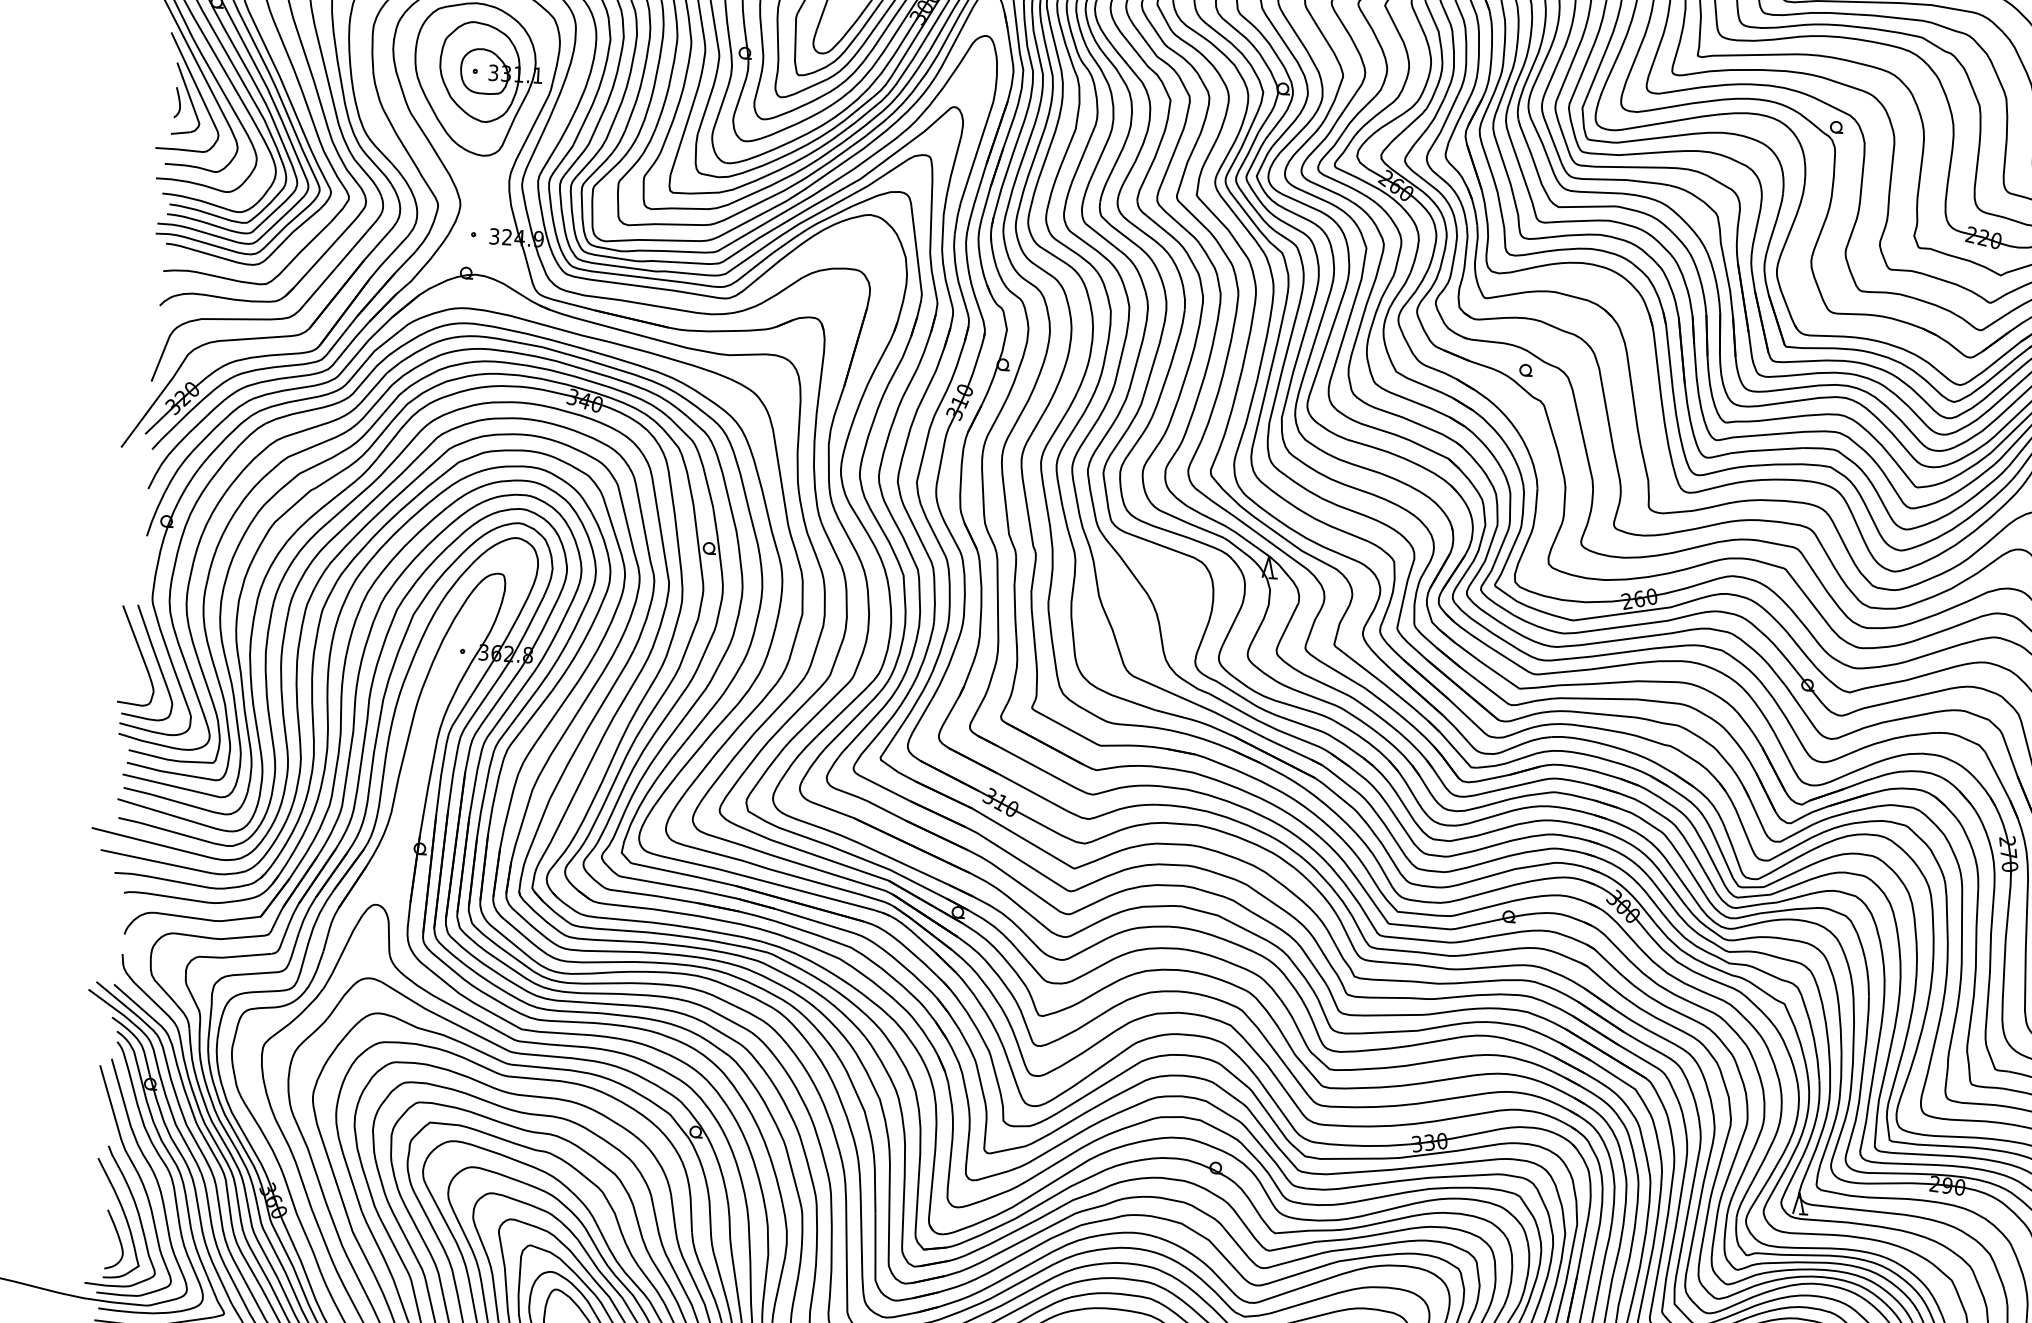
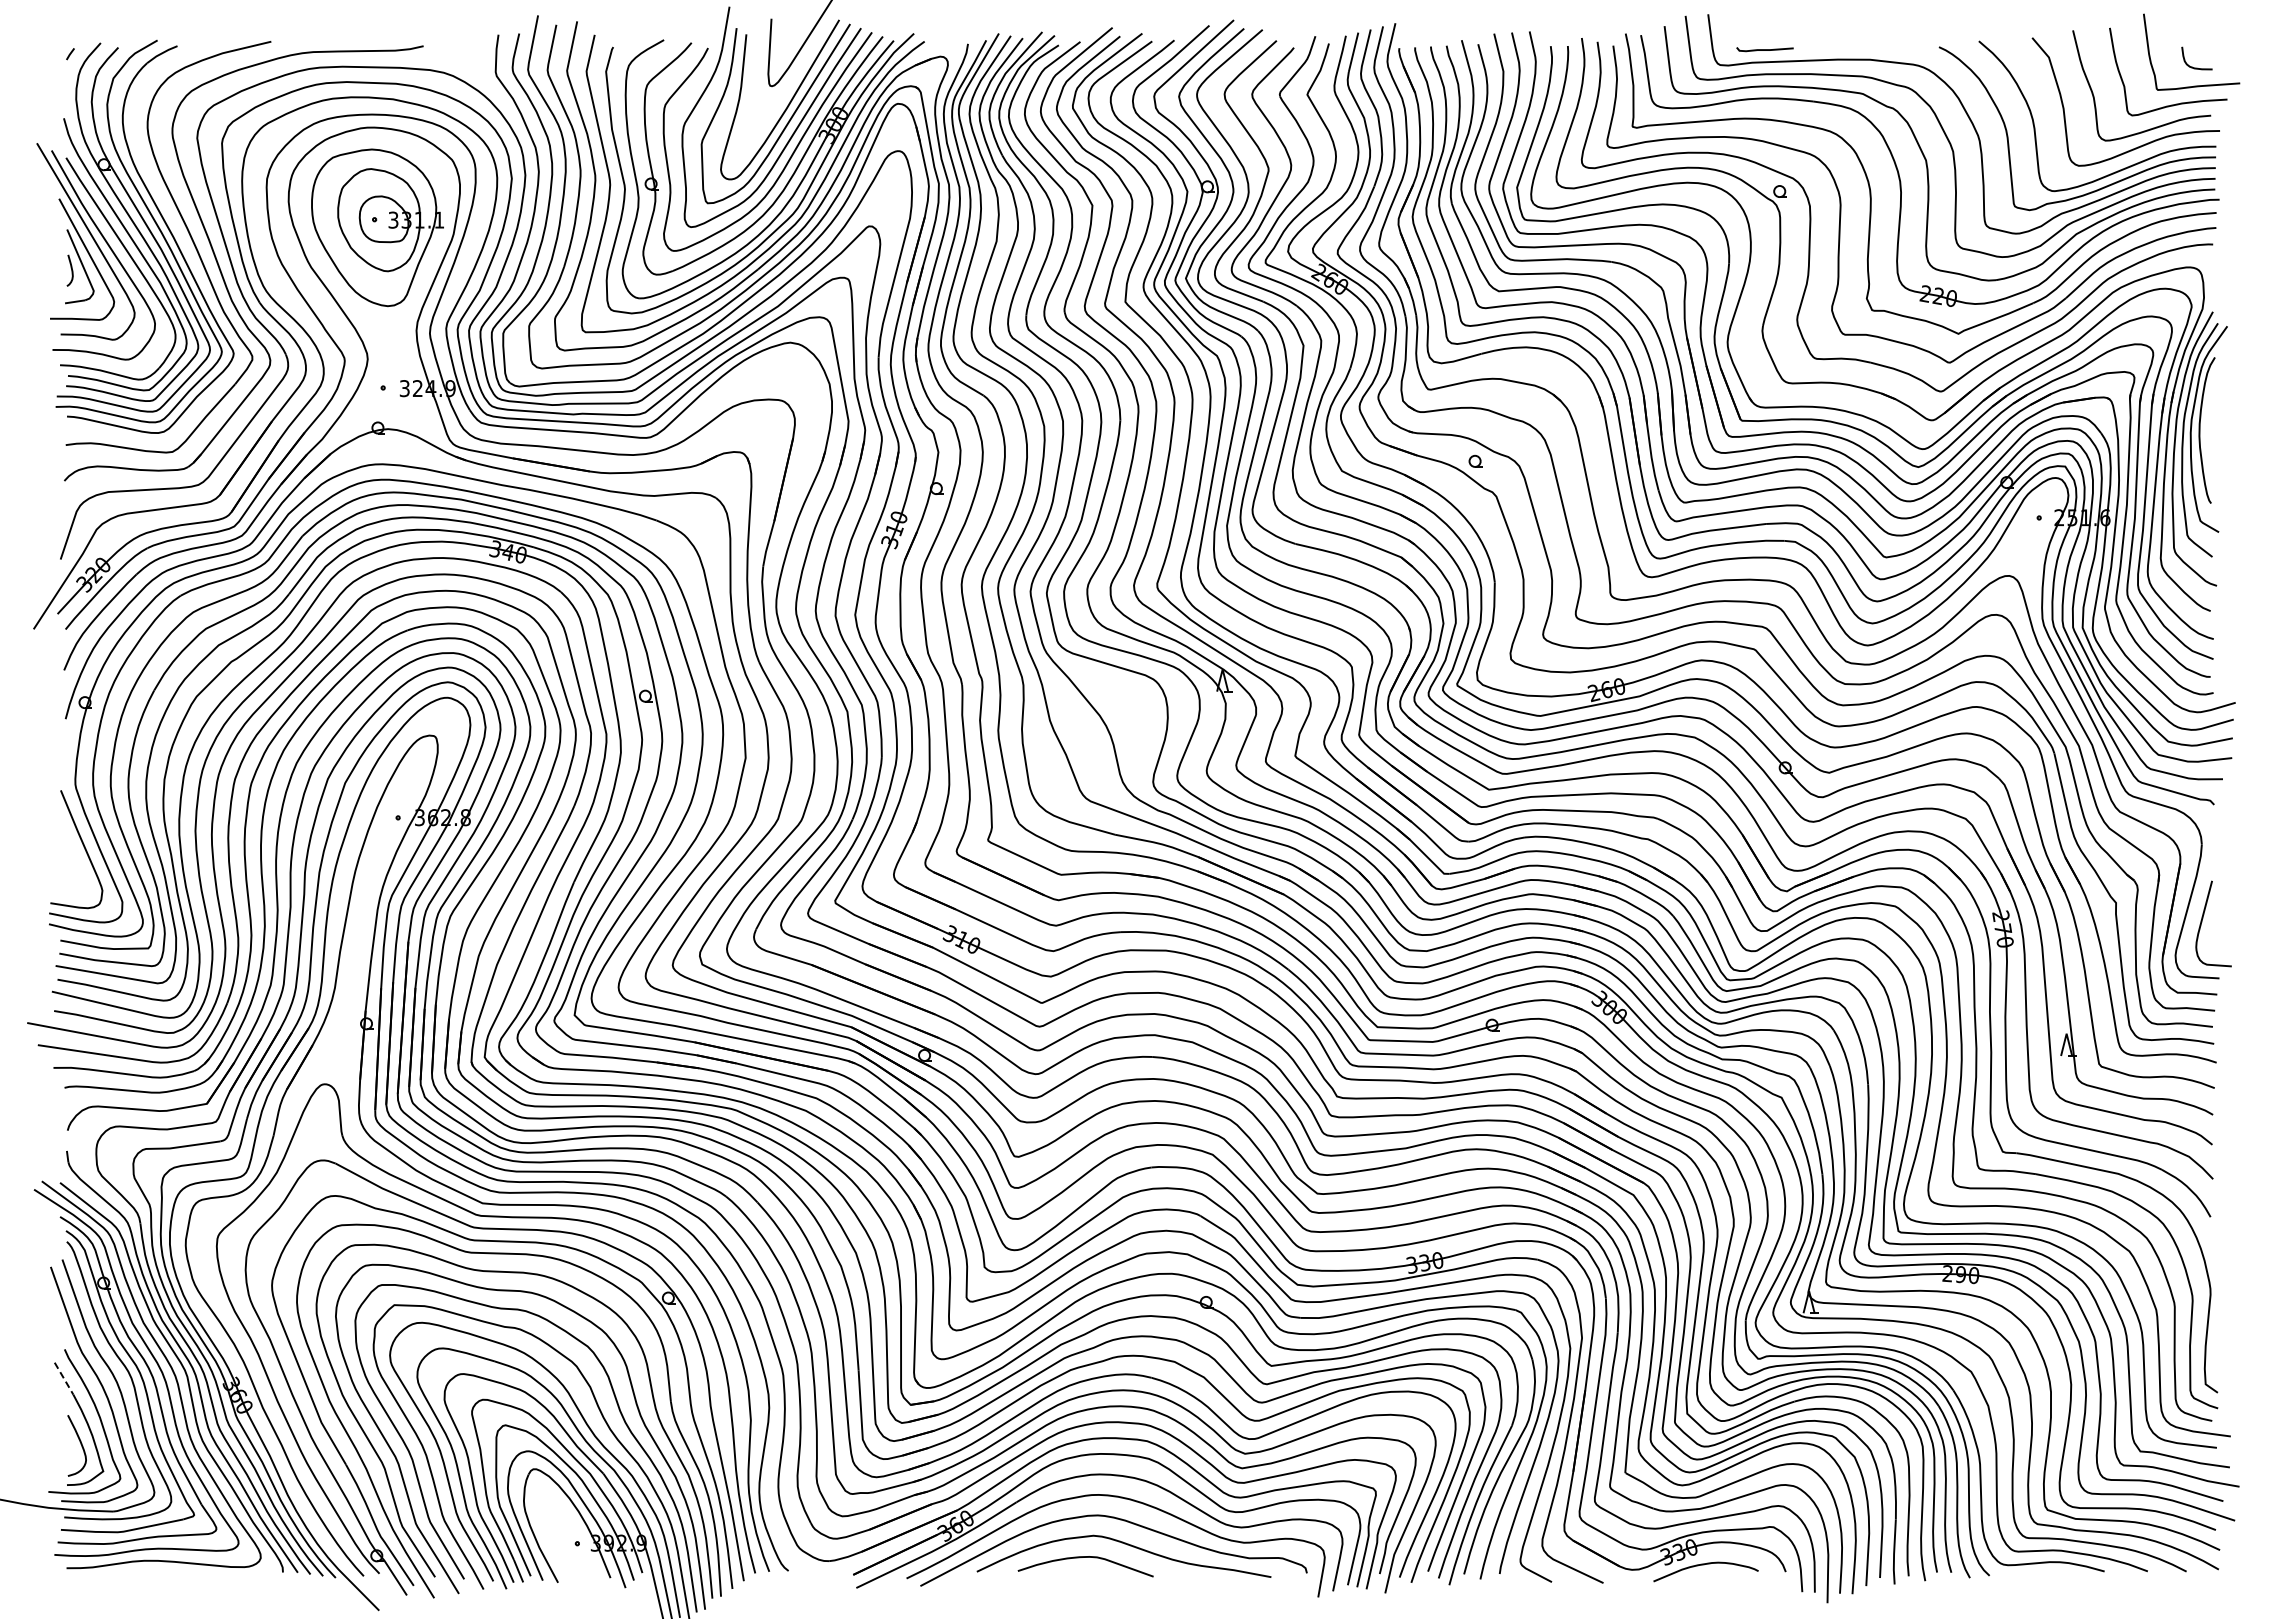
curve: (140, 654) -> (66, 841), removed
line: (106, 1174) -> (64, 1379), solid -> dashed

